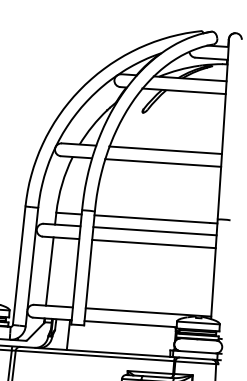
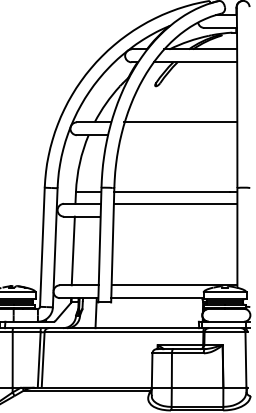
line: (163, 163) -> (179, 135), removed
line: (154, 243) -> (175, 216), removed

